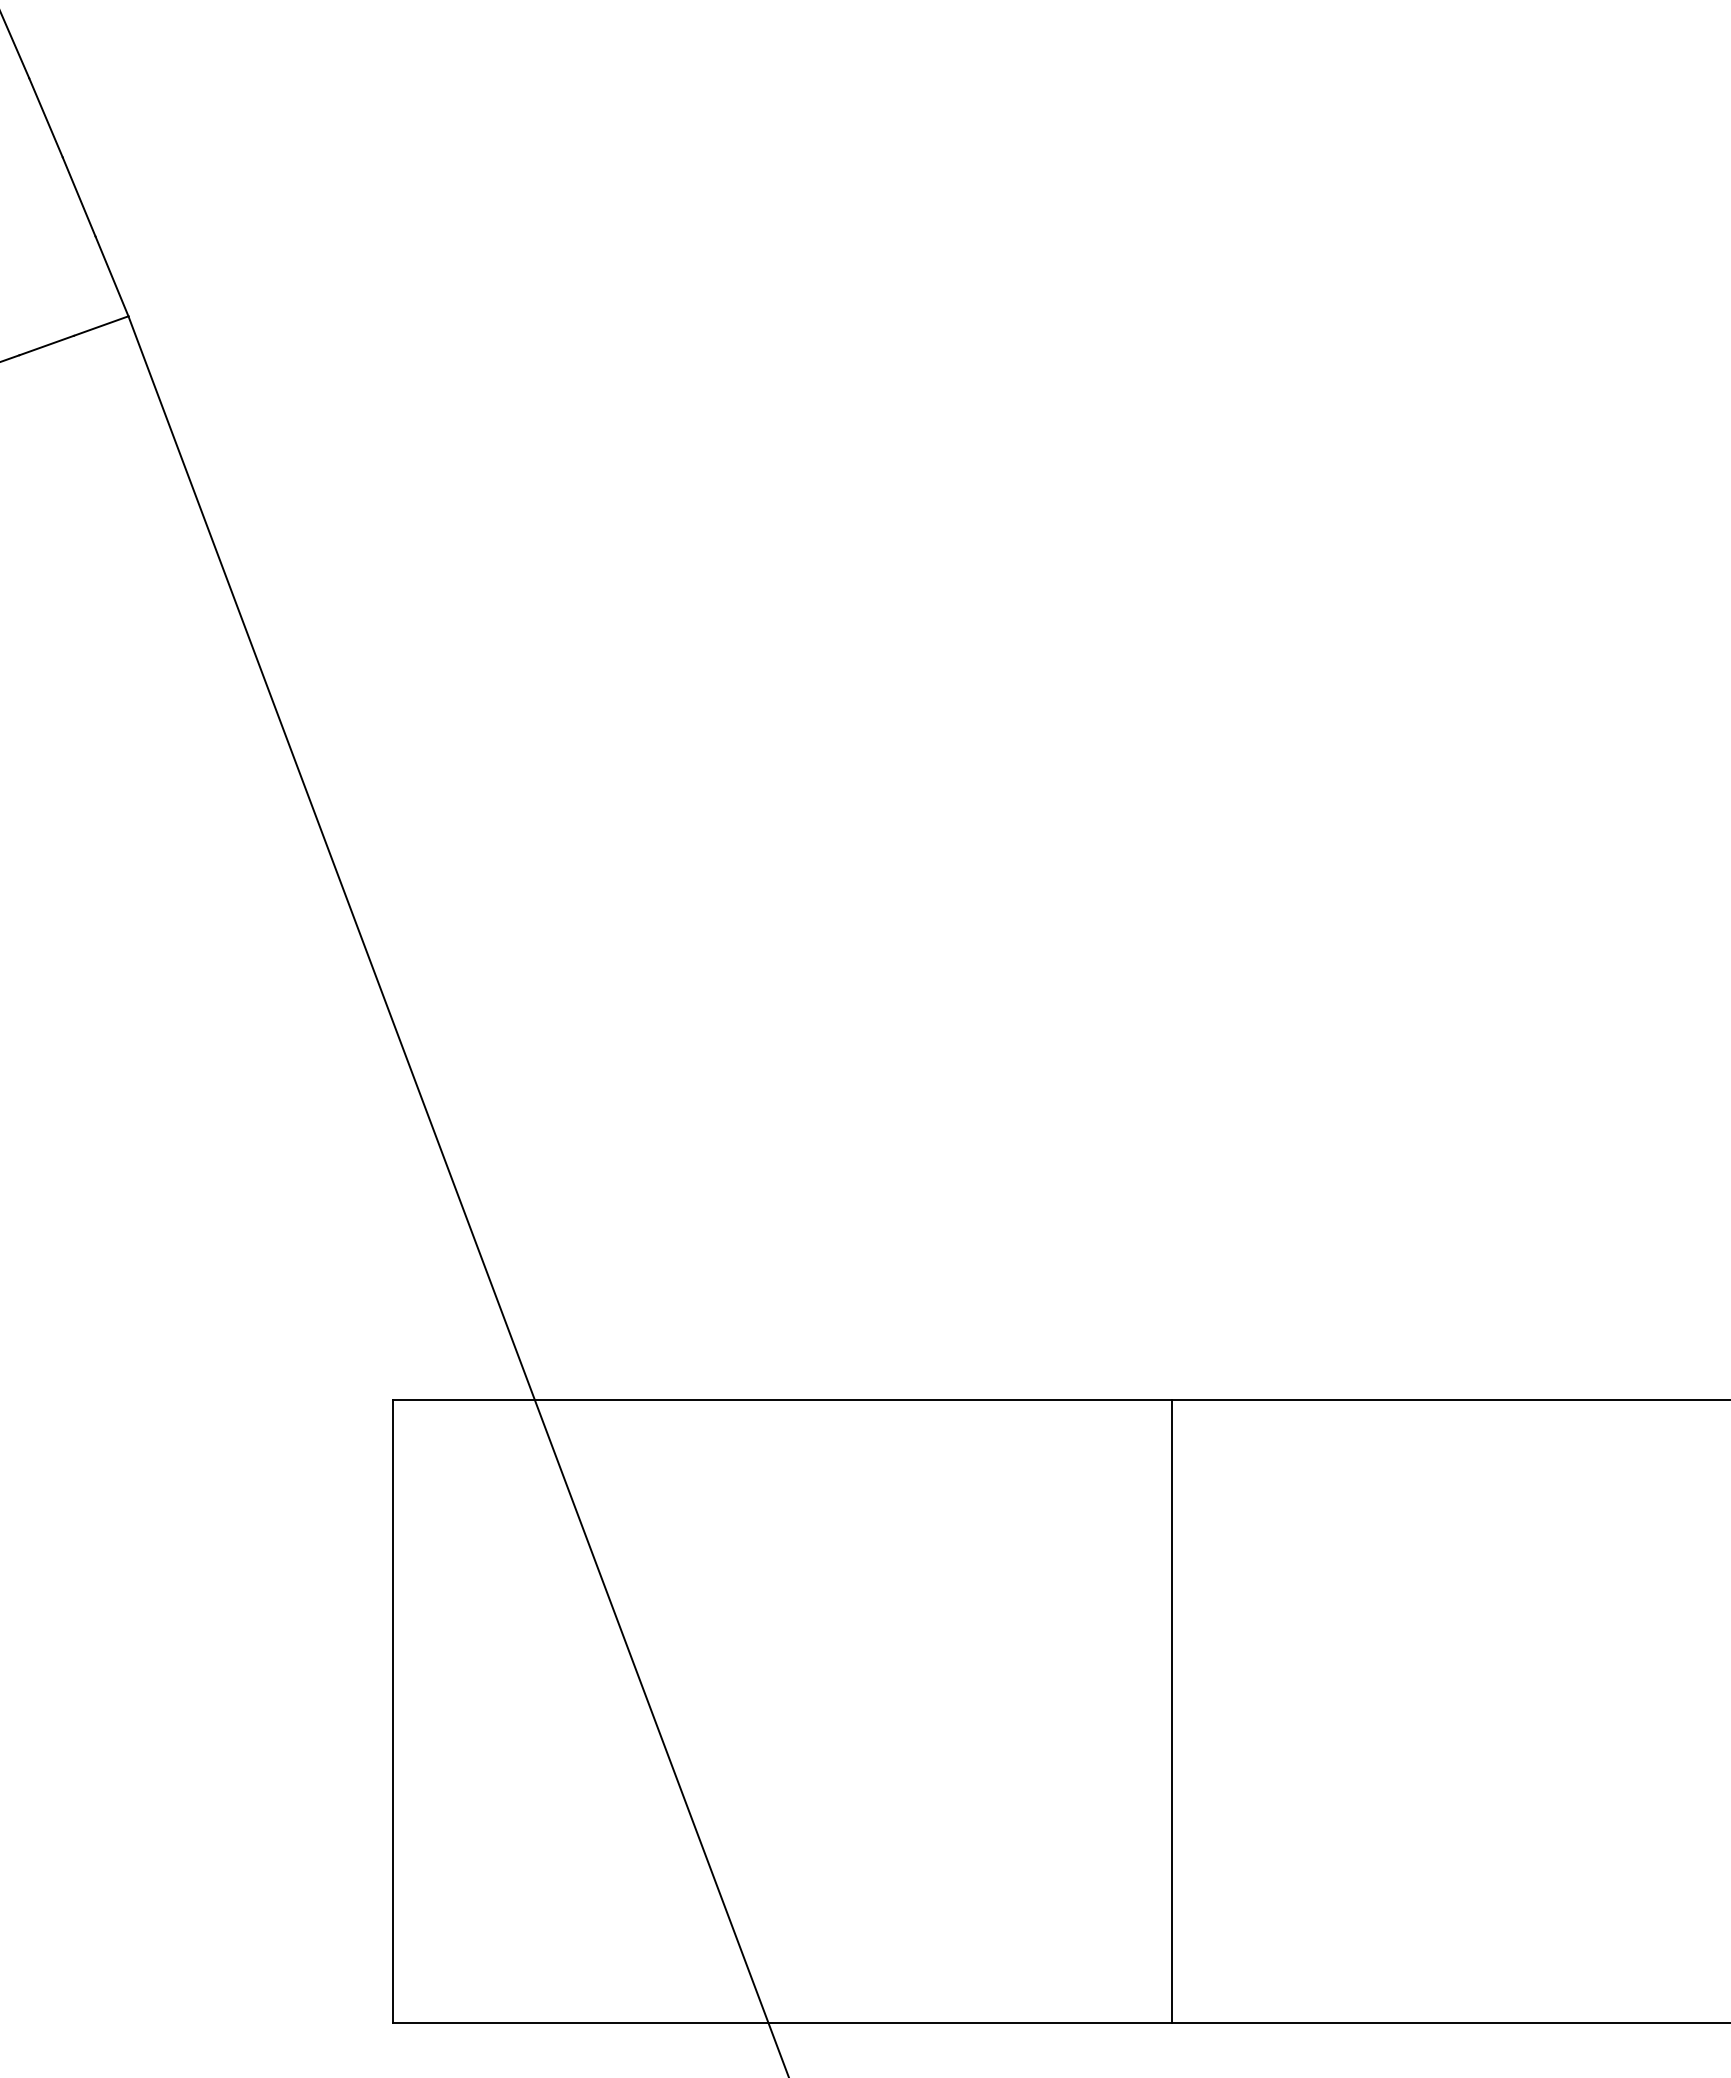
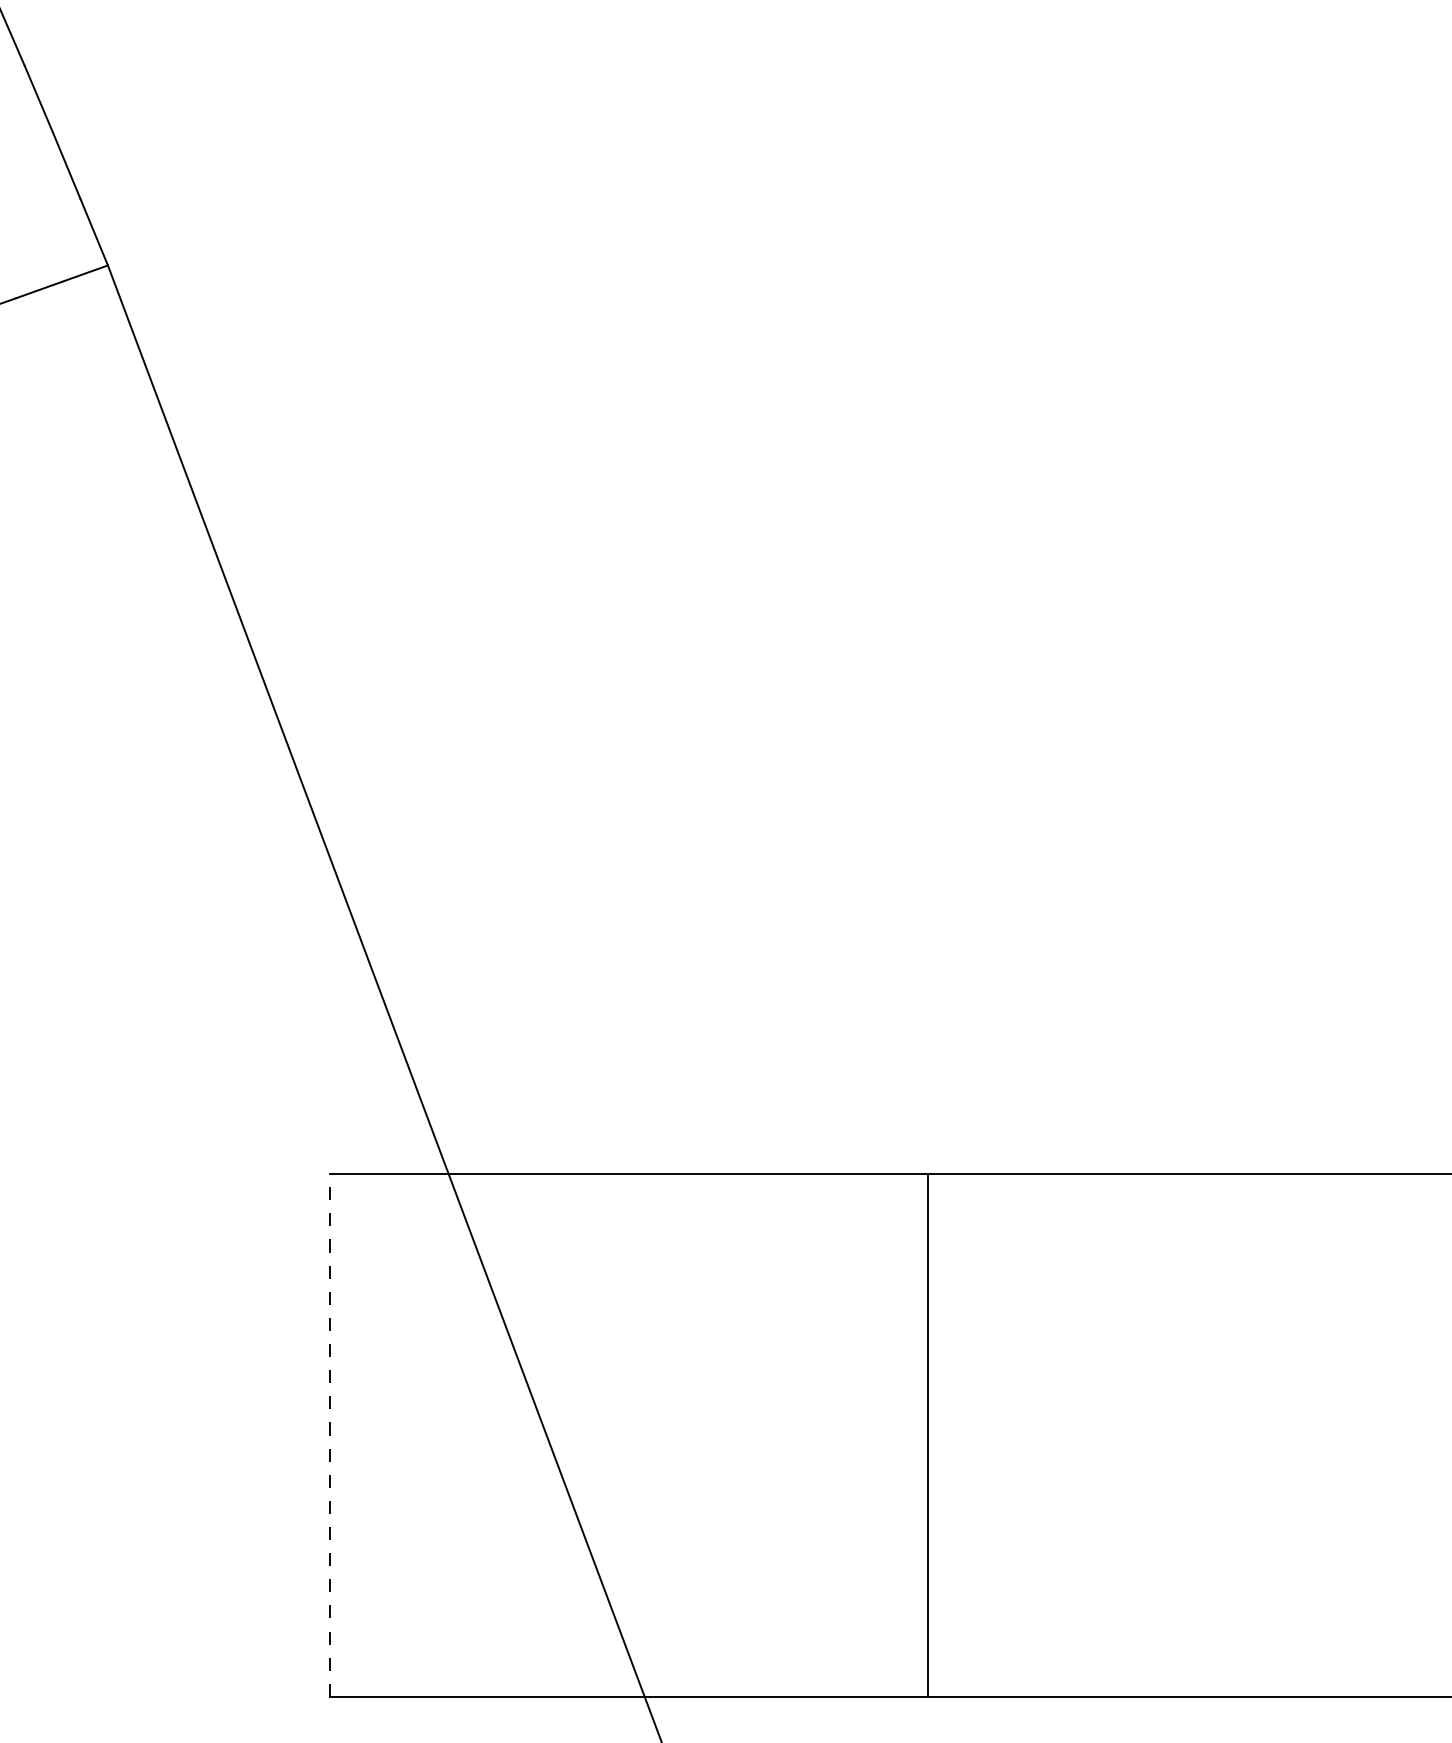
line: (393, 1711) -> (330, 1435), solid -> dashed
line: (1172, 1711) -> (928, 1435), moved

